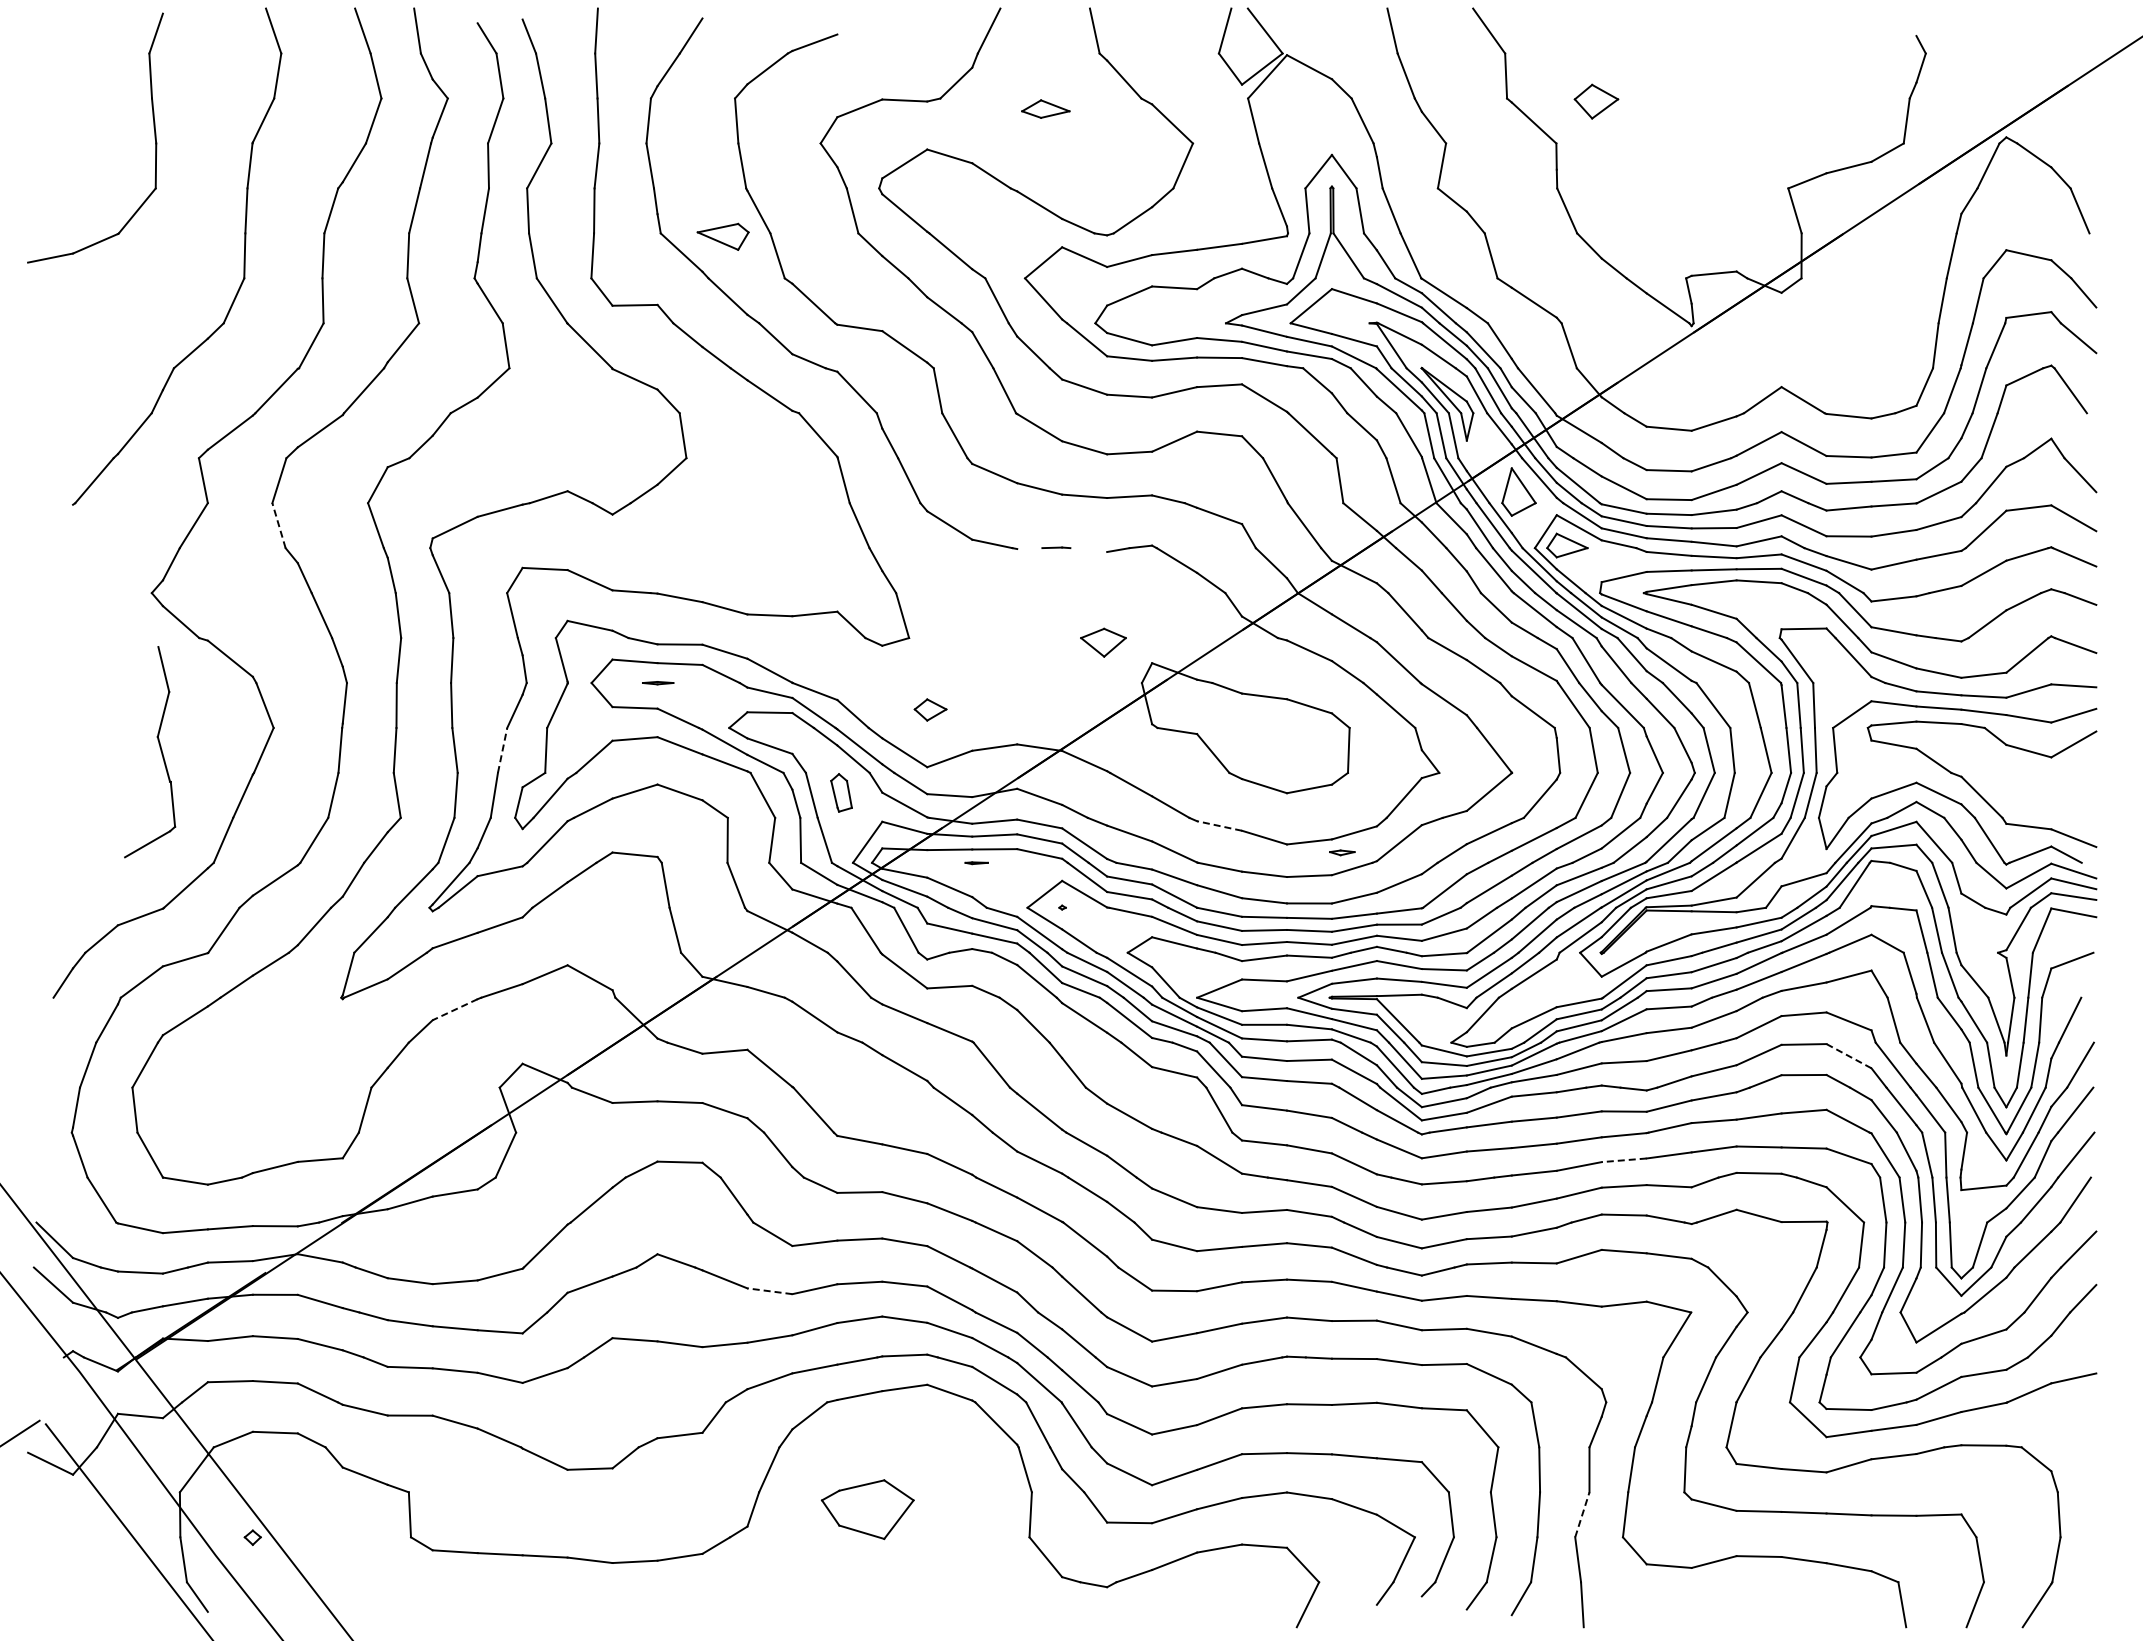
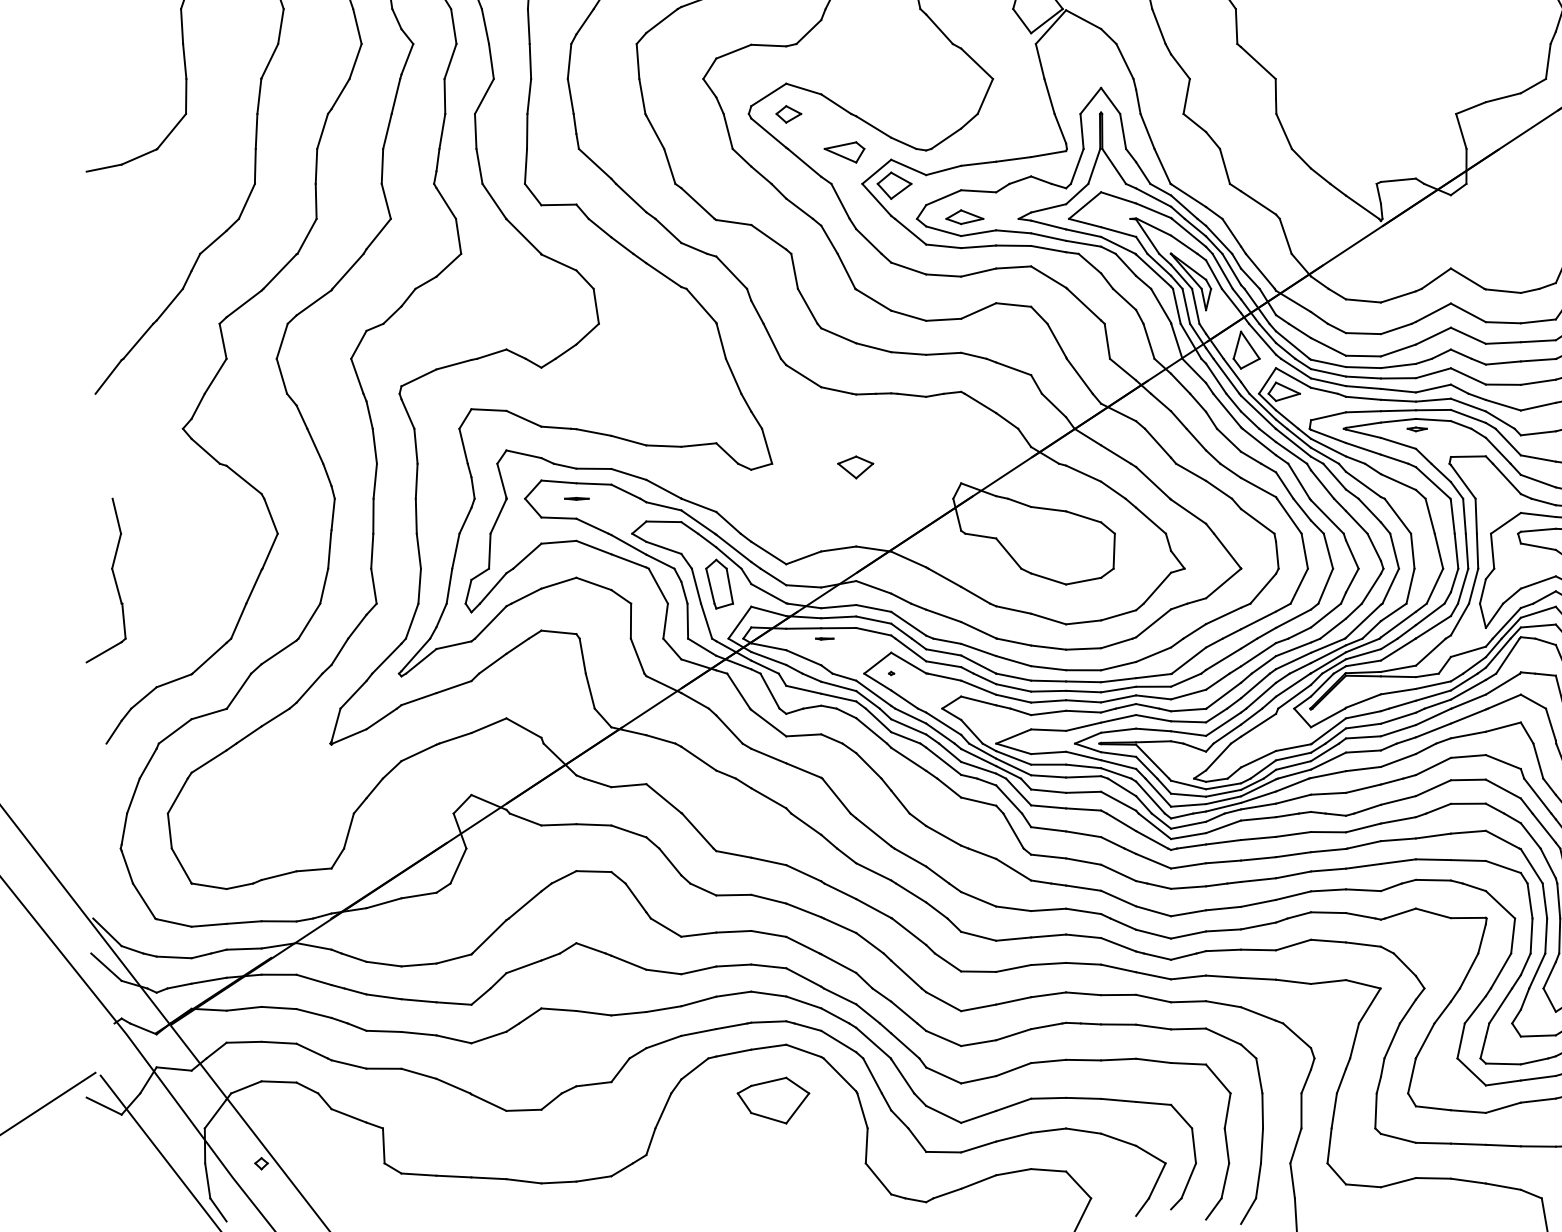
part: (1596, 101) -> (894, 185), moved
part: (1045, 108) -> (964, 216), moved
part: (722, 236) -> (844, 152), moved
line: (278, 525) -> (281, 376), dashed -> solid
line: (56, 526) -> (108, 376), added
line: (1029, 548) -> (865, 394), added
line: (1088, 550) -> (911, 395), added
part: (1103, 642) -> (855, 467), moved
part: (930, 709) -> (788, 114), moved
line: (502, 750) -> (455, 551), dashed -> solid
part: (160, 751) -> (114, 580), moved
part: (841, 792) -> (719, 583), size x1.67
line: (1219, 826) -> (1013, 610), dashed -> solid
part: (1342, 852) -> (1417, 429), moved
line: (455, 1009) -> (419, 752), dashed -> solid
line: (1849, 1056) -> (1503, 789), dashed -> solid
line: (1624, 1160) -> (1328, 870), dashed -> solid
line: (769, 1291) -> (663, 972), dashed -> solid
part: (867, 1509) -> (773, 1100), moved
line: (1582, 1514) -> (1296, 1145), dashed -> solid

